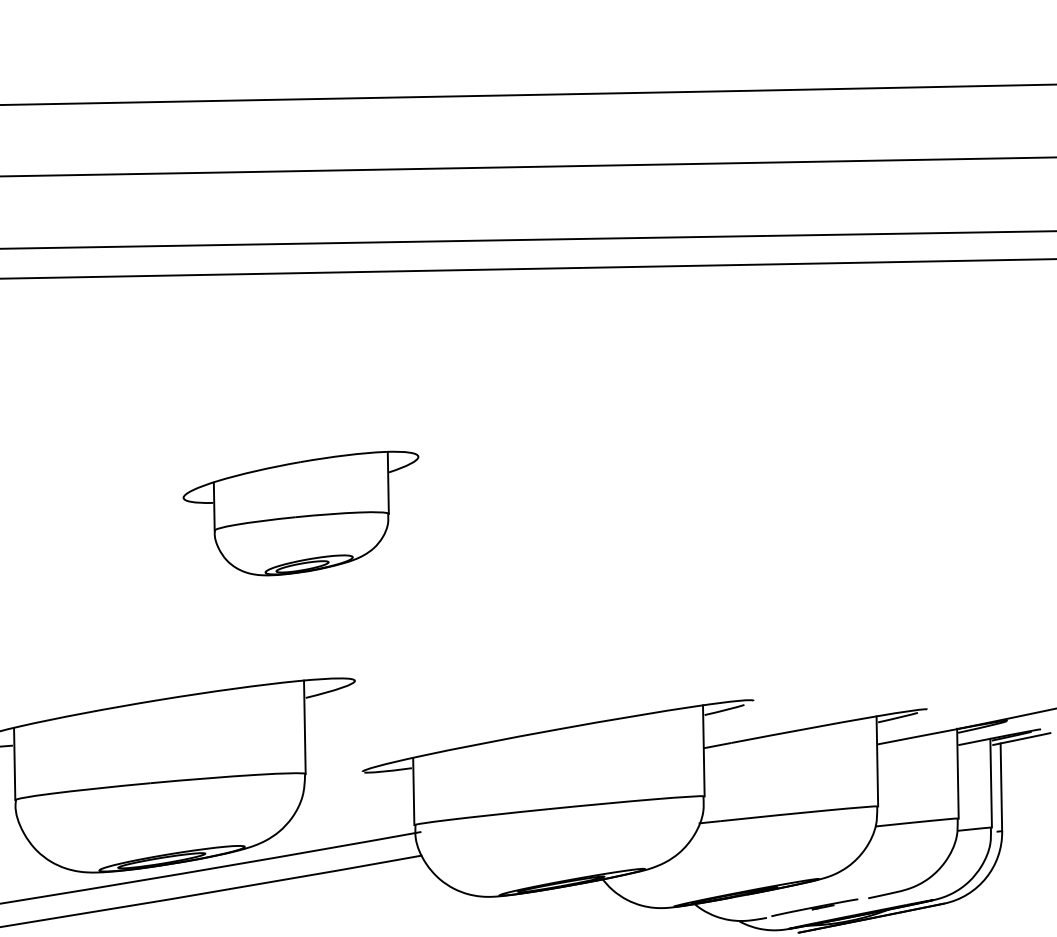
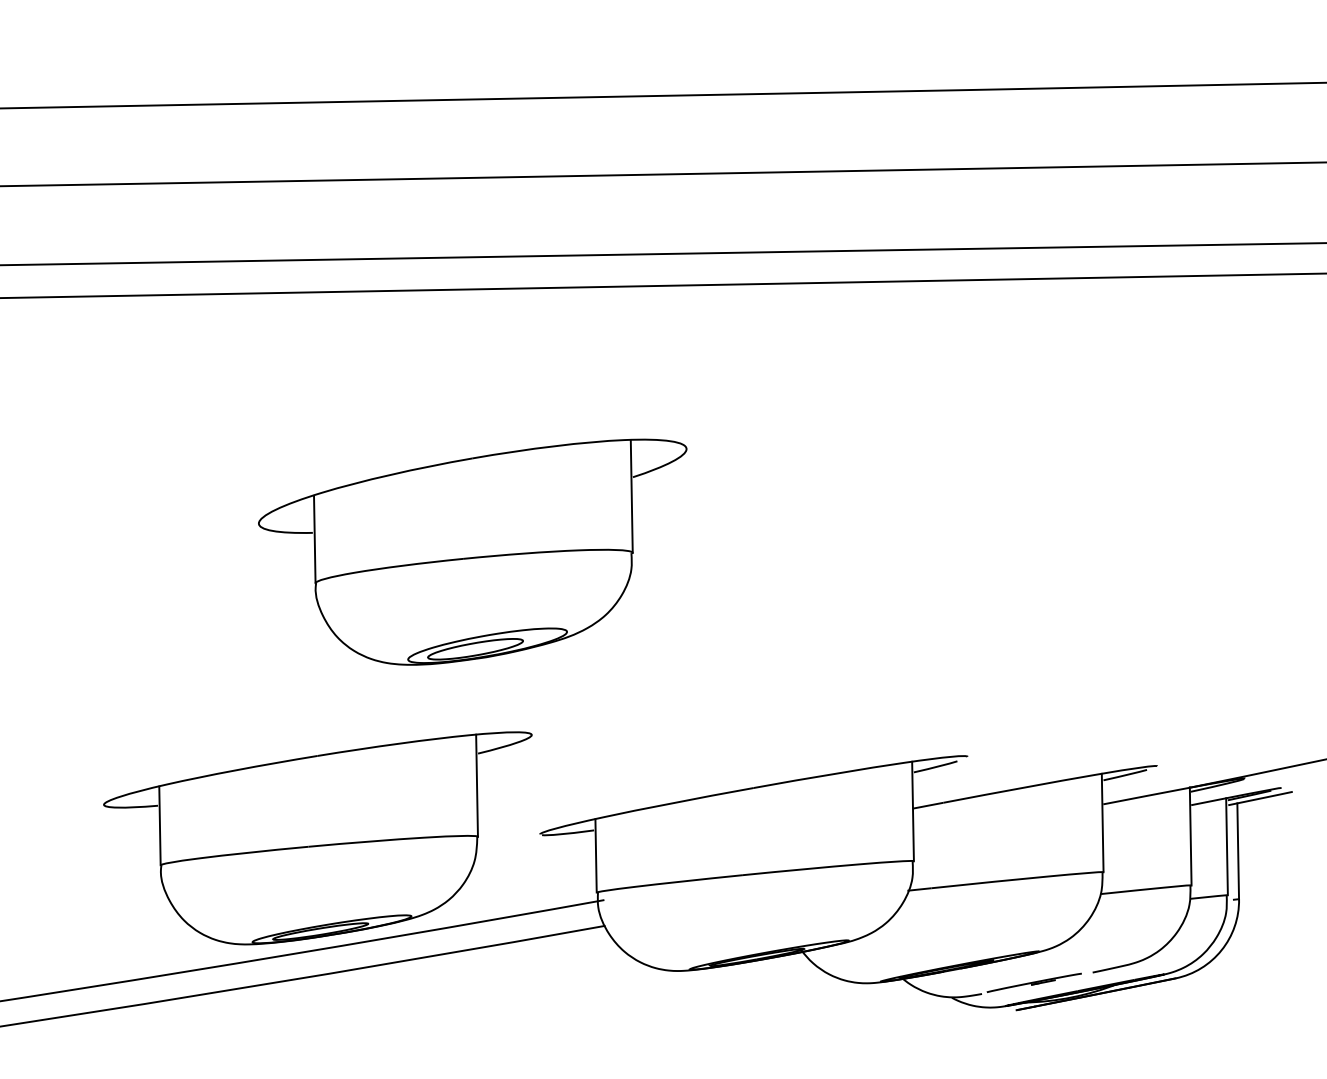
part: (300, 512) -> (472, 551), size x1.67

